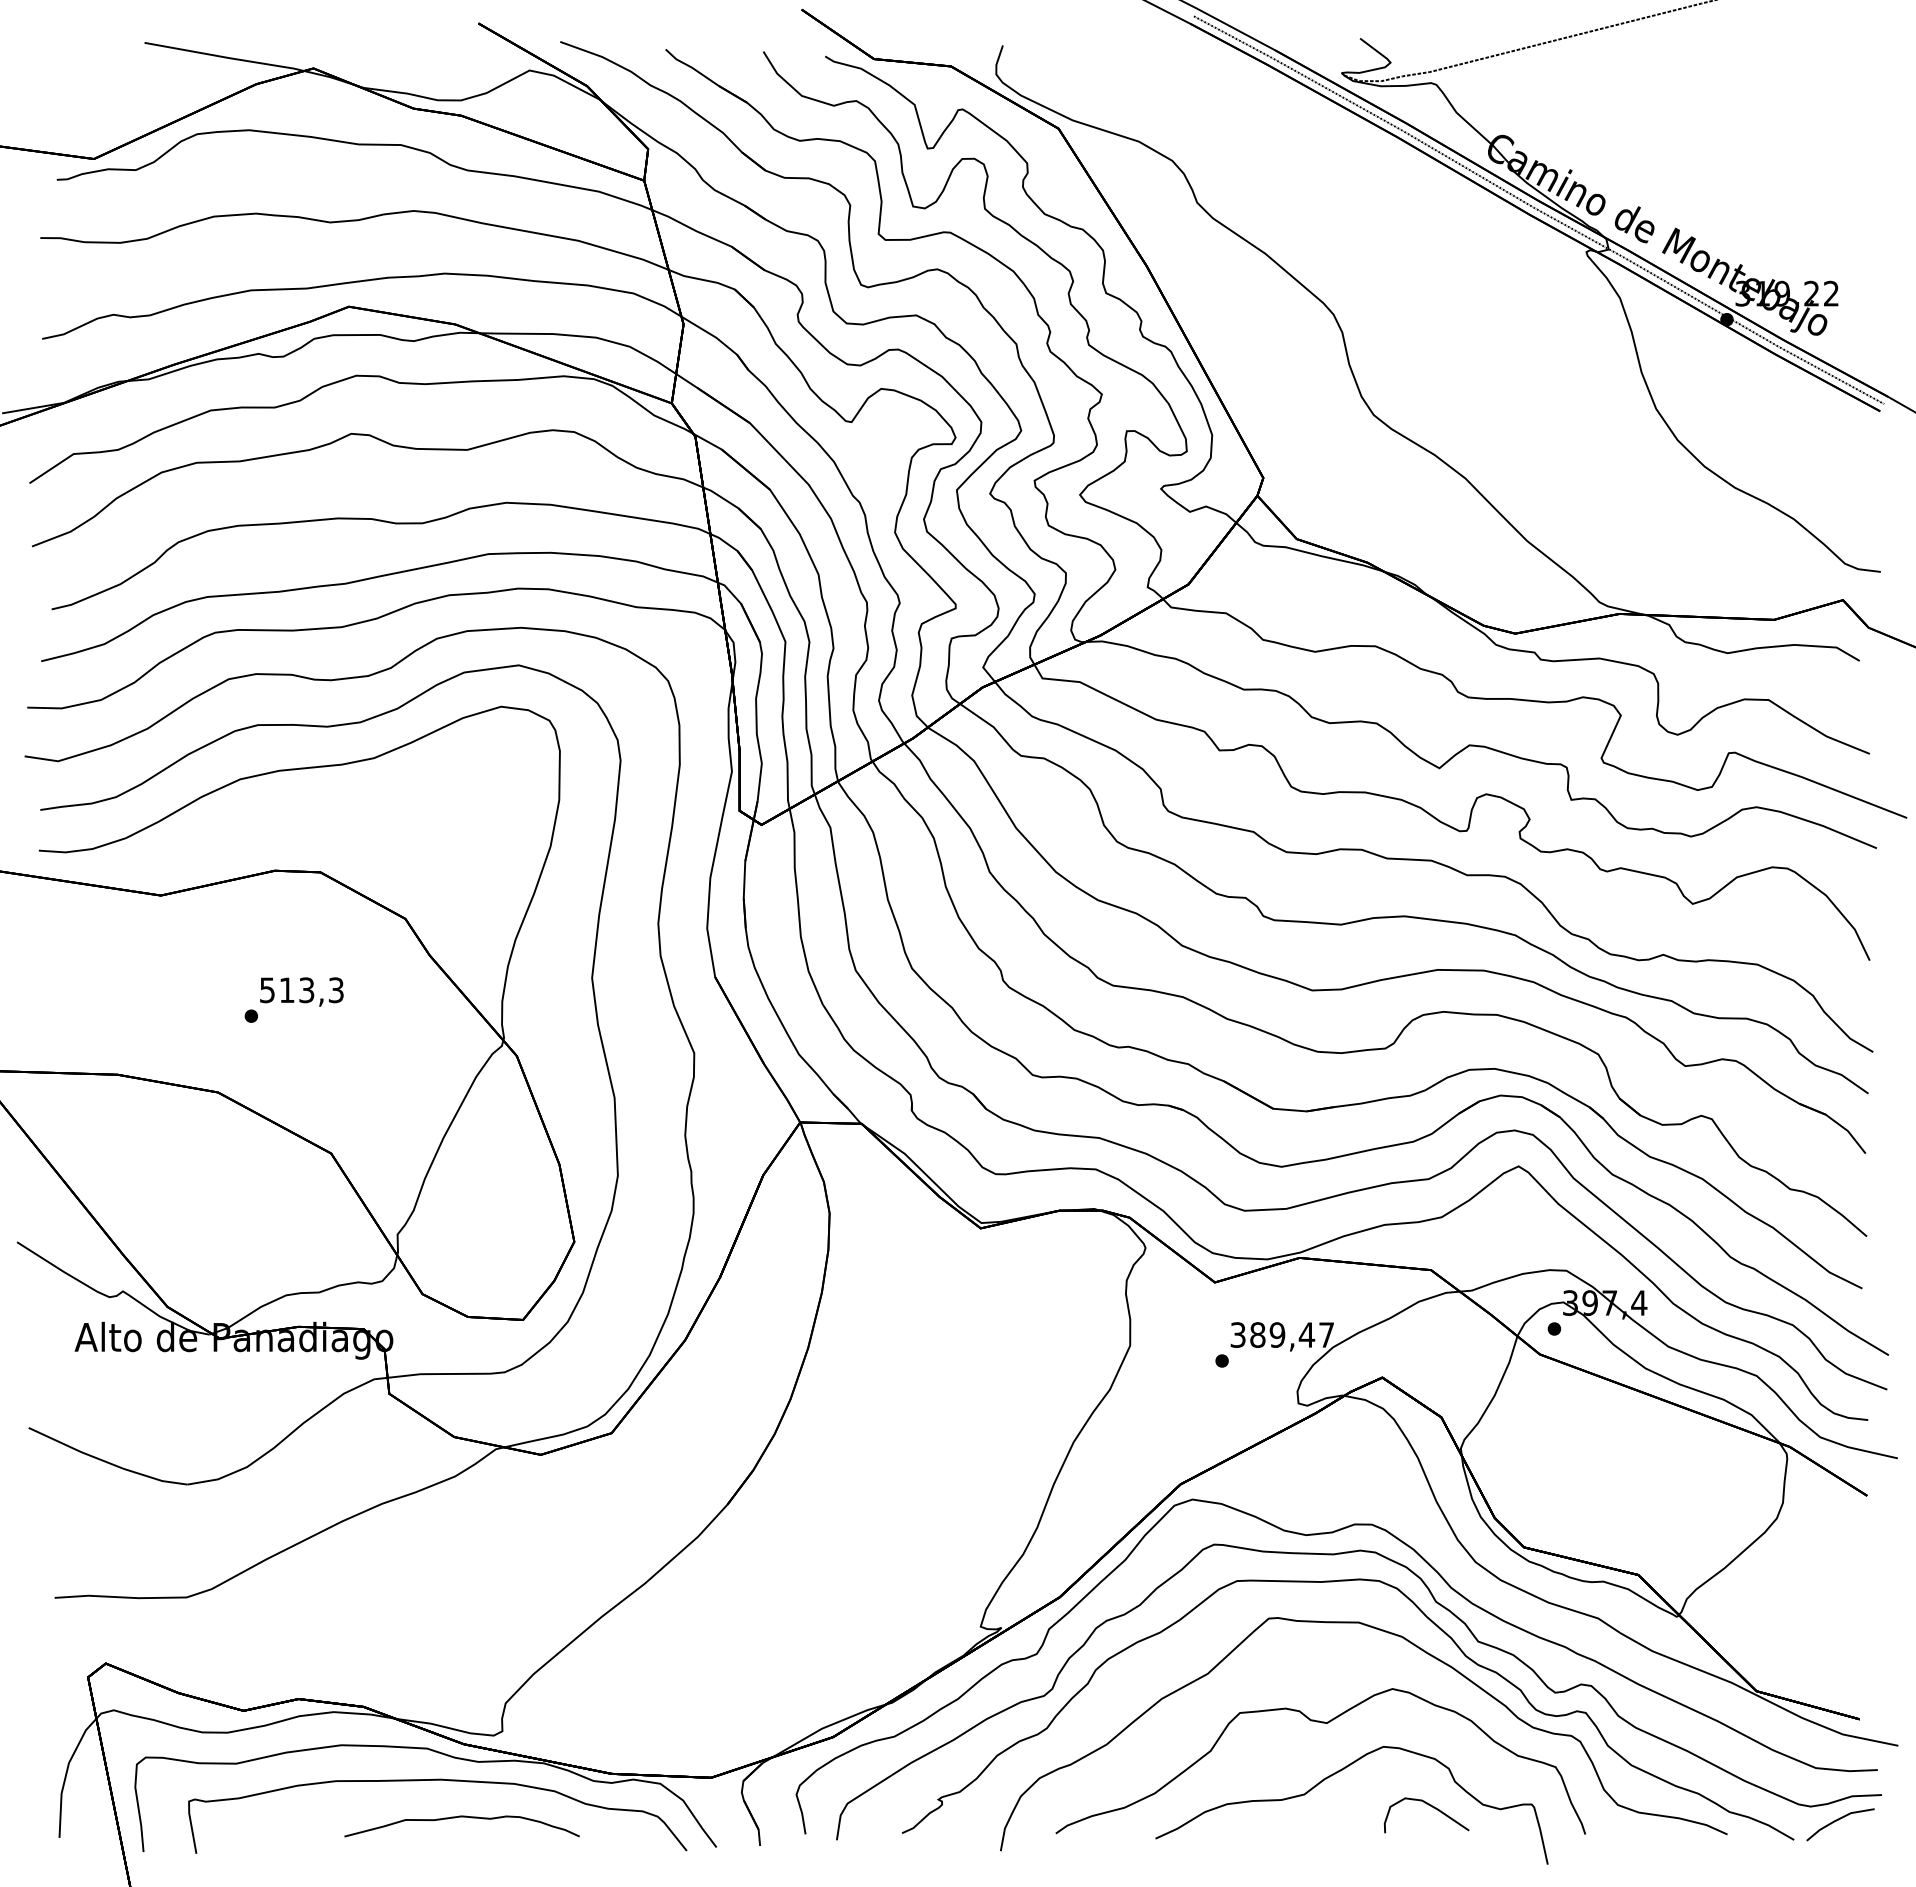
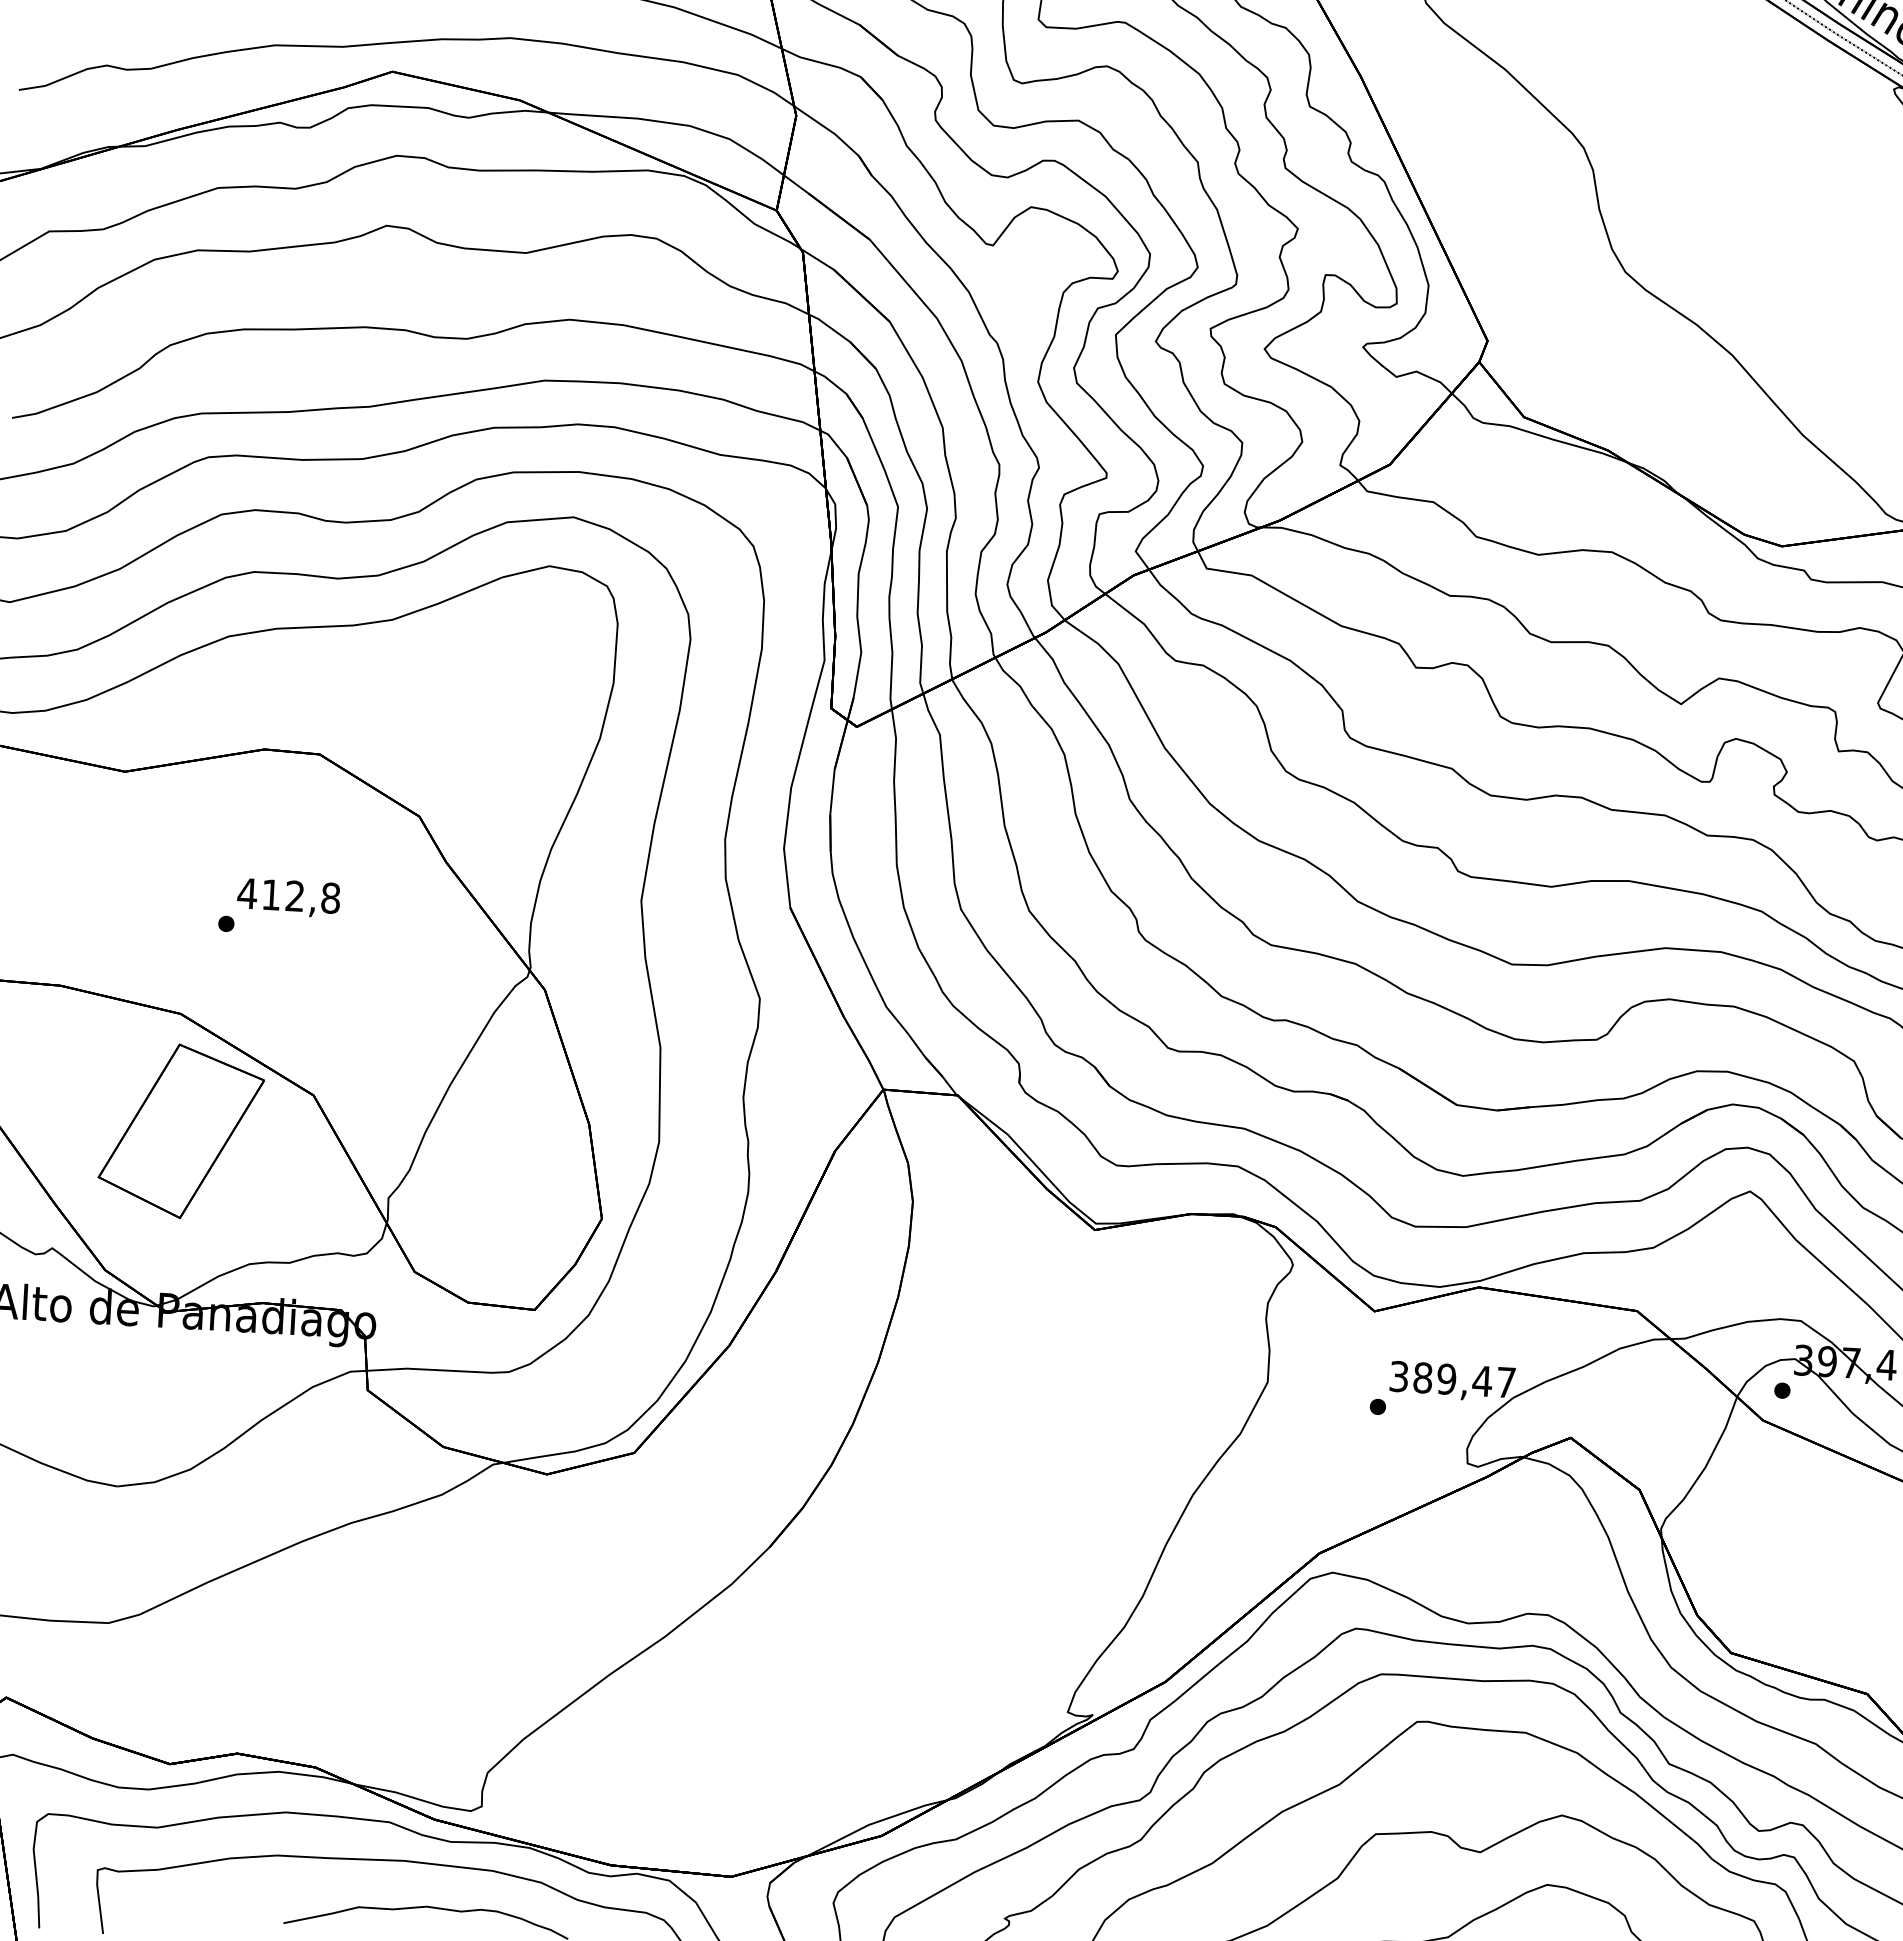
text: (301, 990) -> (288, 896), 513,3 -> 412,8
part: (223, 1188) -> (180, 1130), added

